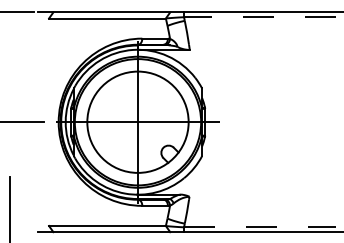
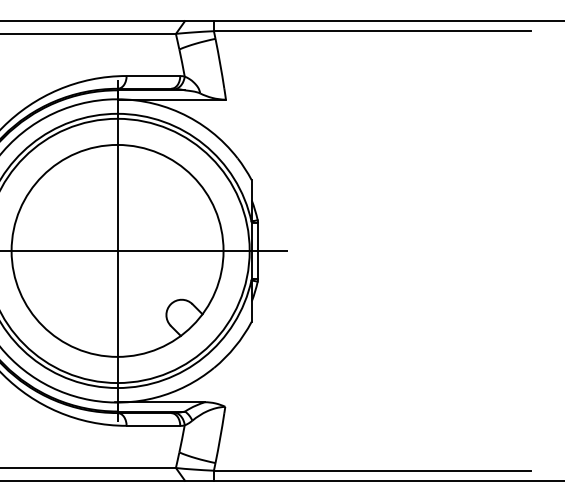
line: (259, 17) -> (371, 31), dashed -> solid
line: (259, 227) -> (371, 471), dashed -> solid

